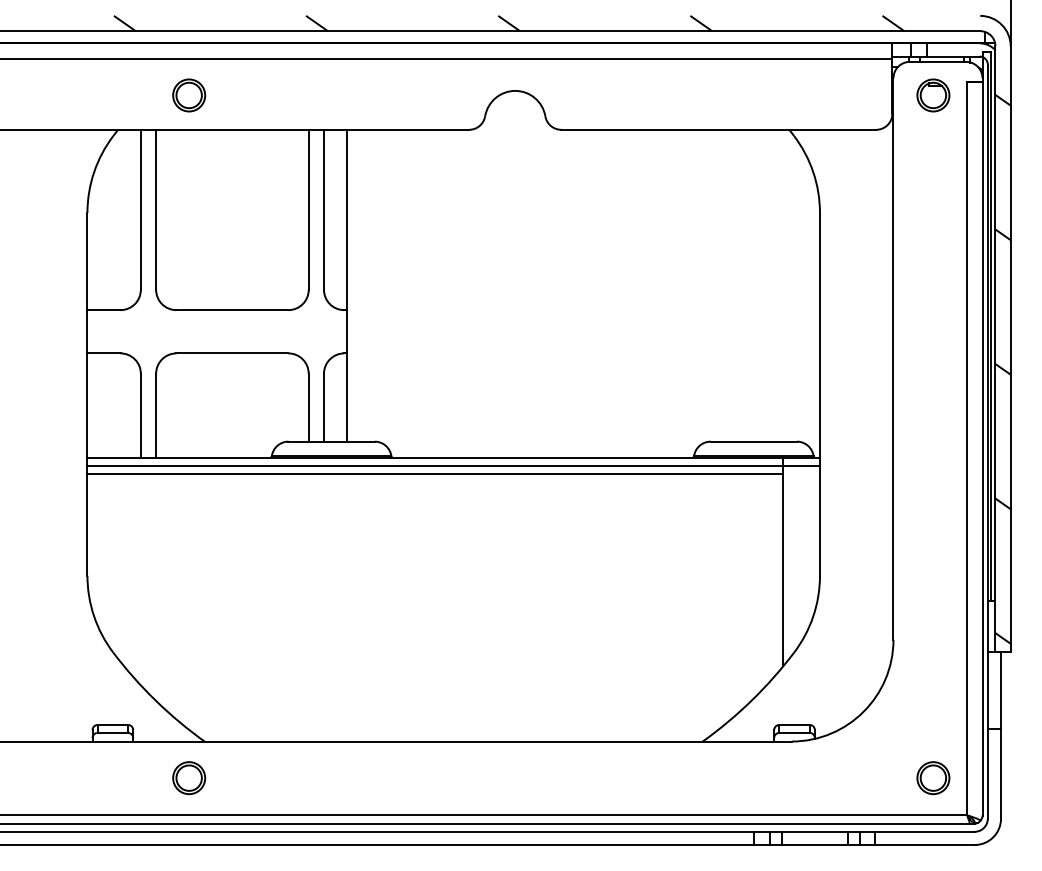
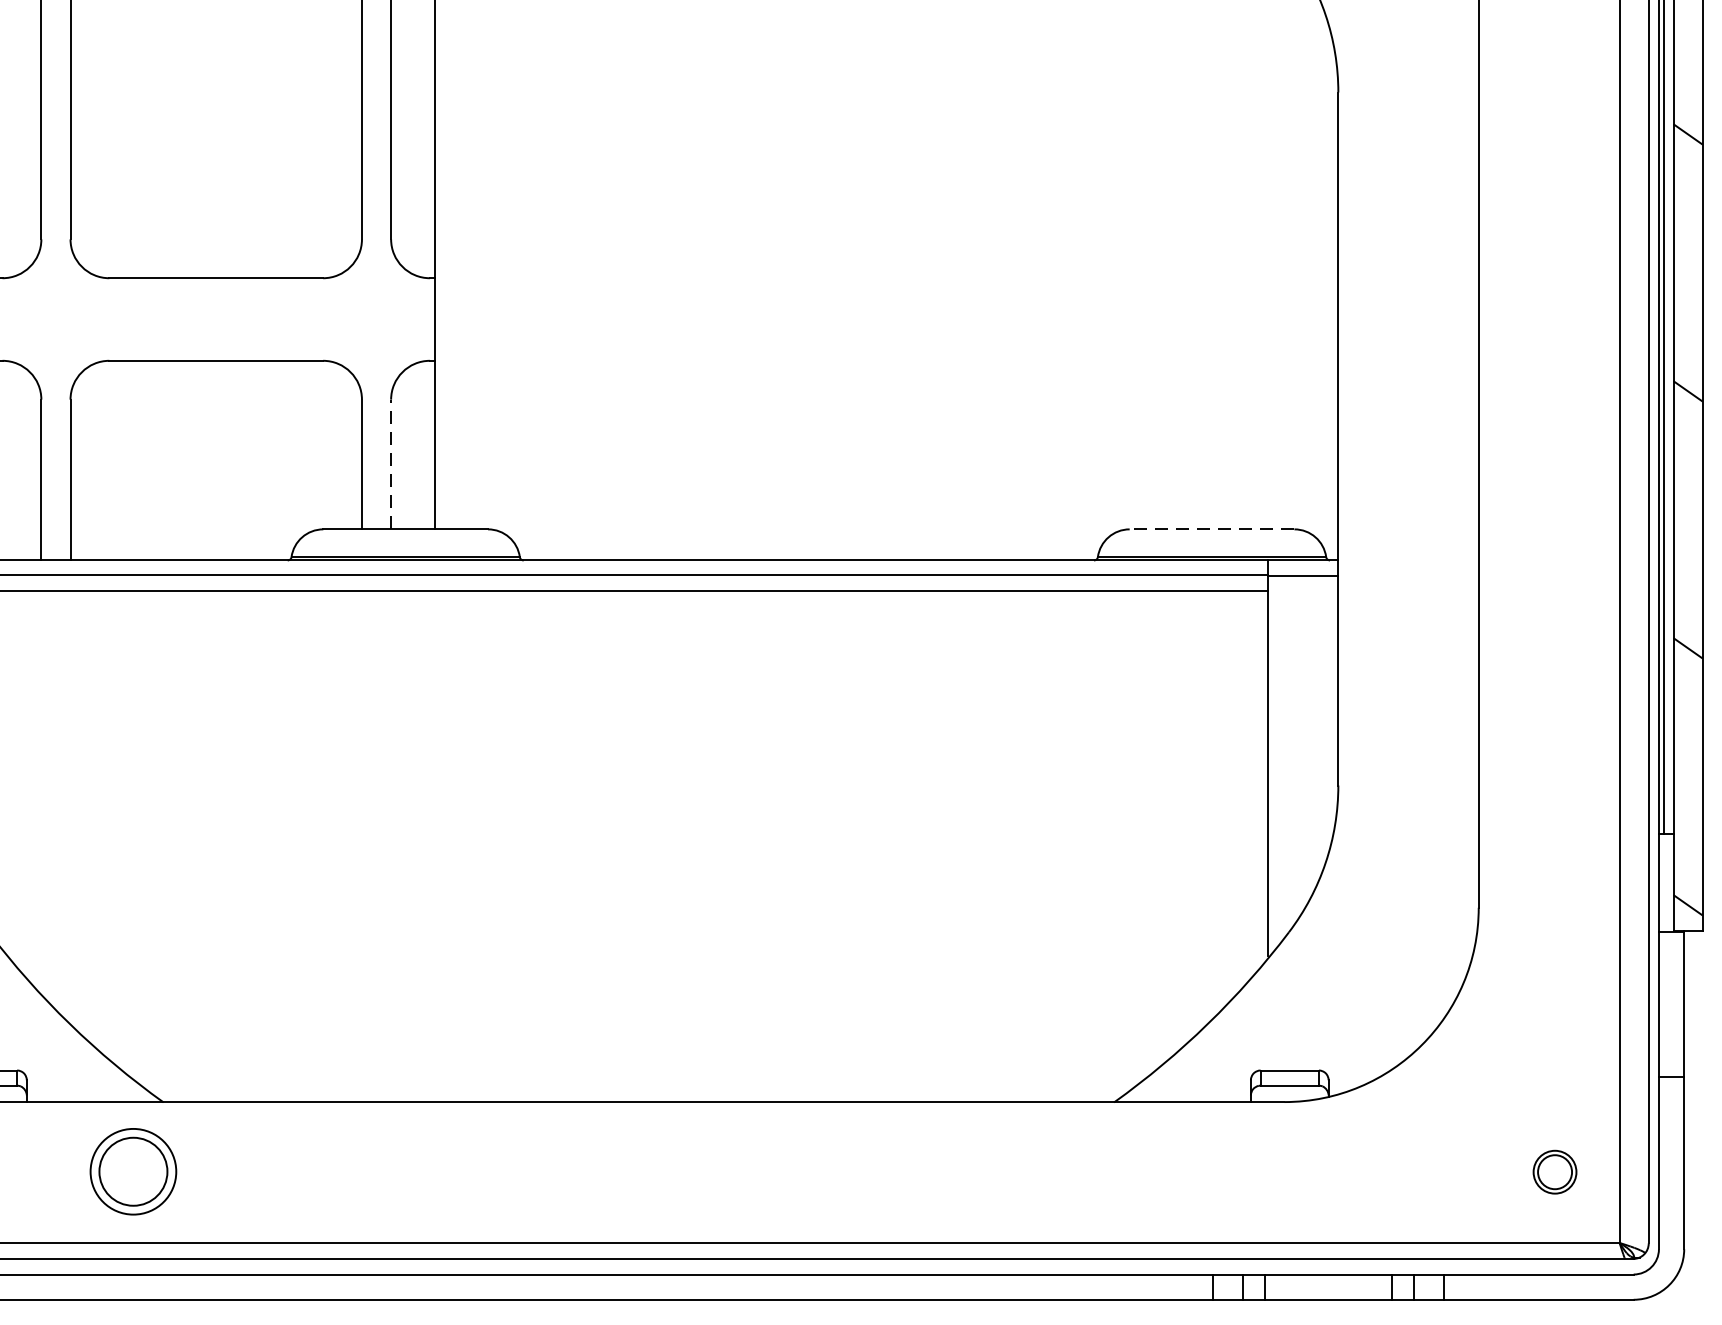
line: (324, 407) -> (392, 464), solid -> dashed
line: (753, 441) -> (1211, 529), solid -> dashed
part: (189, 778) -> (134, 1172), size x1.4
part: (933, 778) -> (1555, 1172), size x0.7

